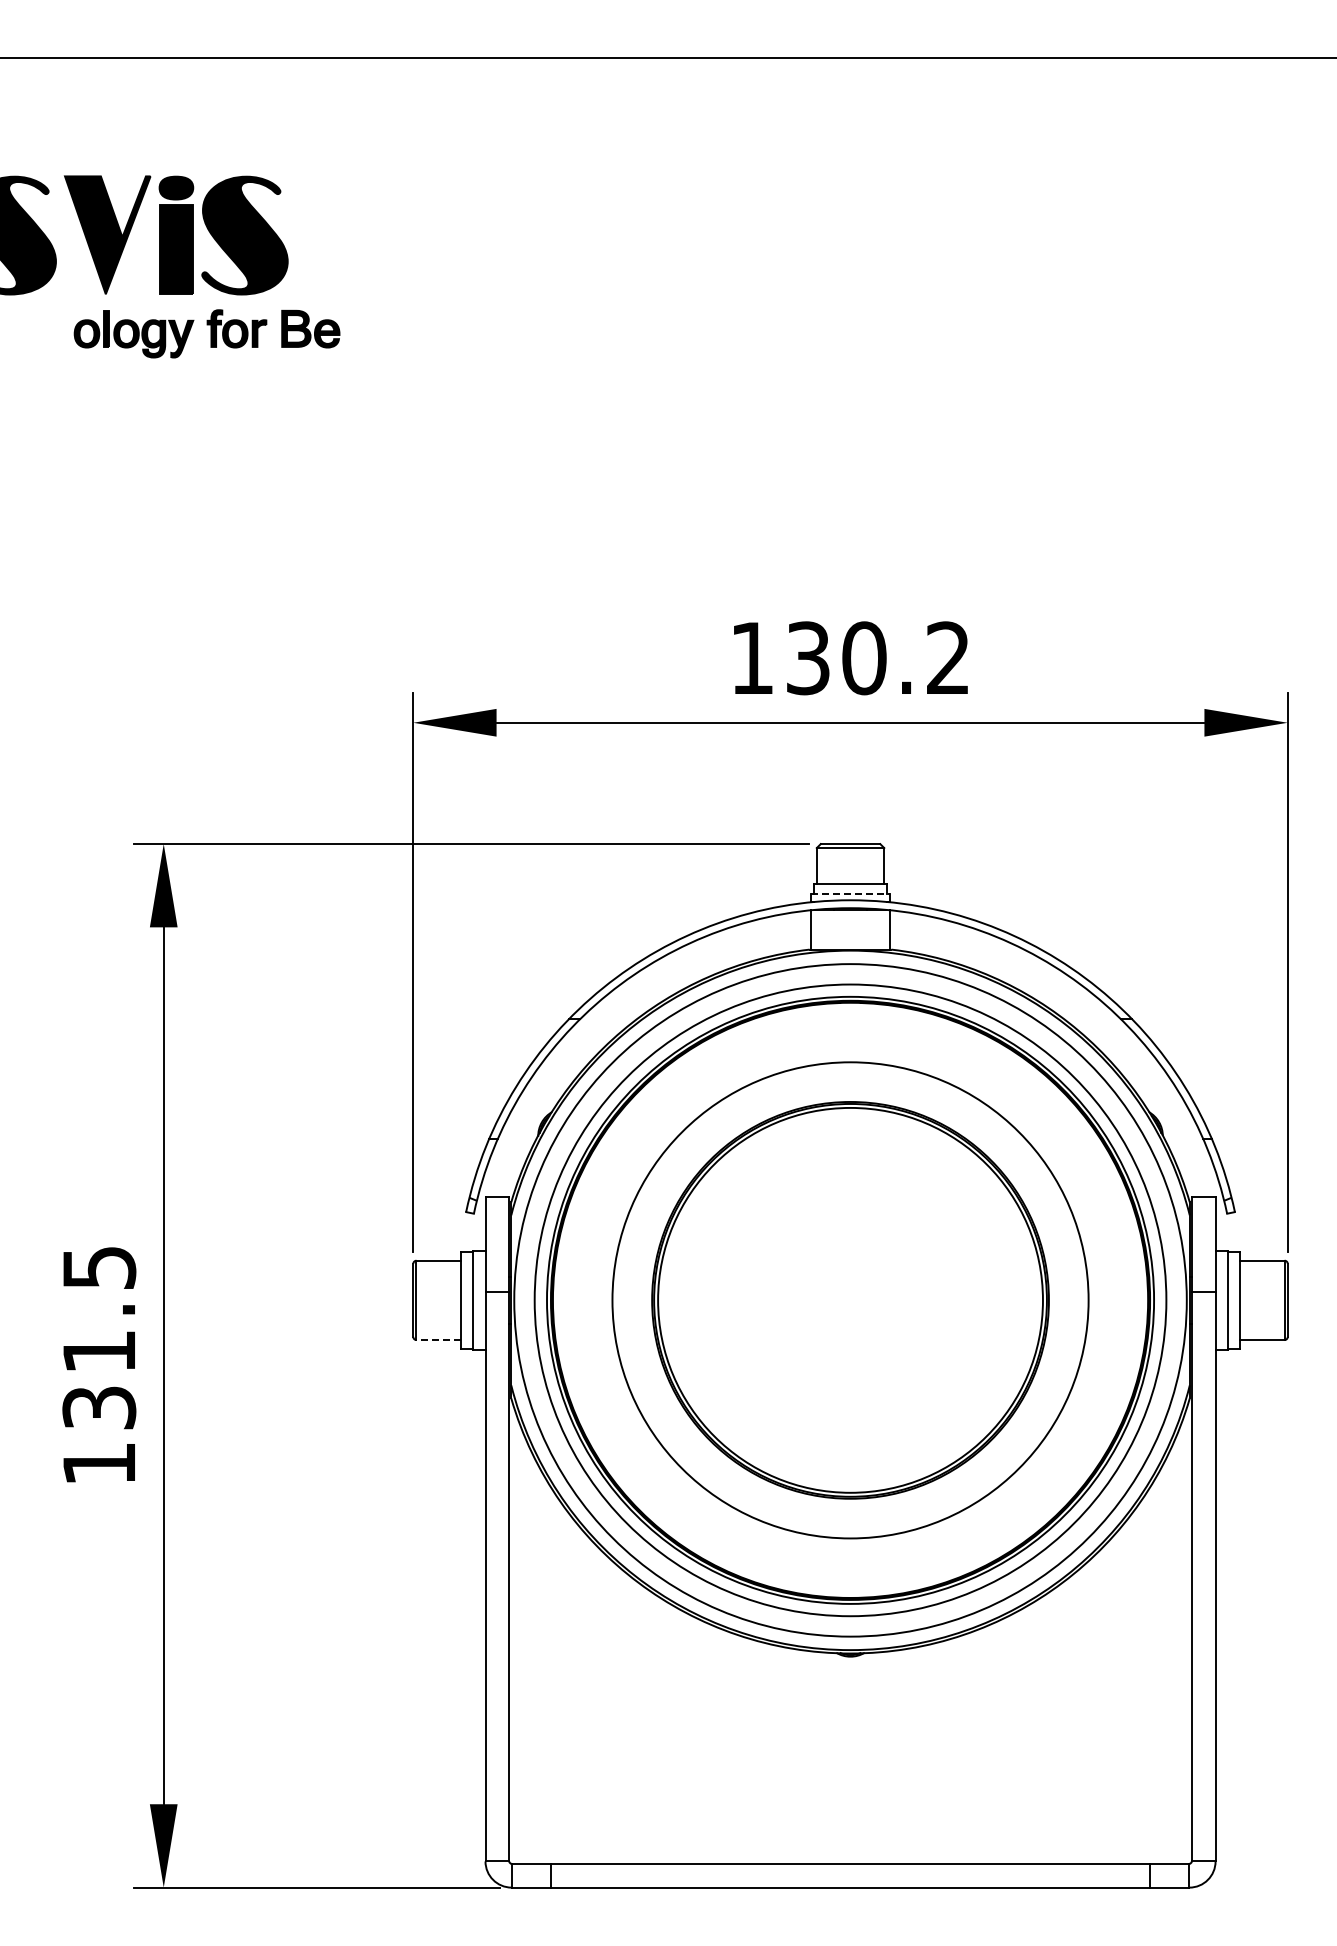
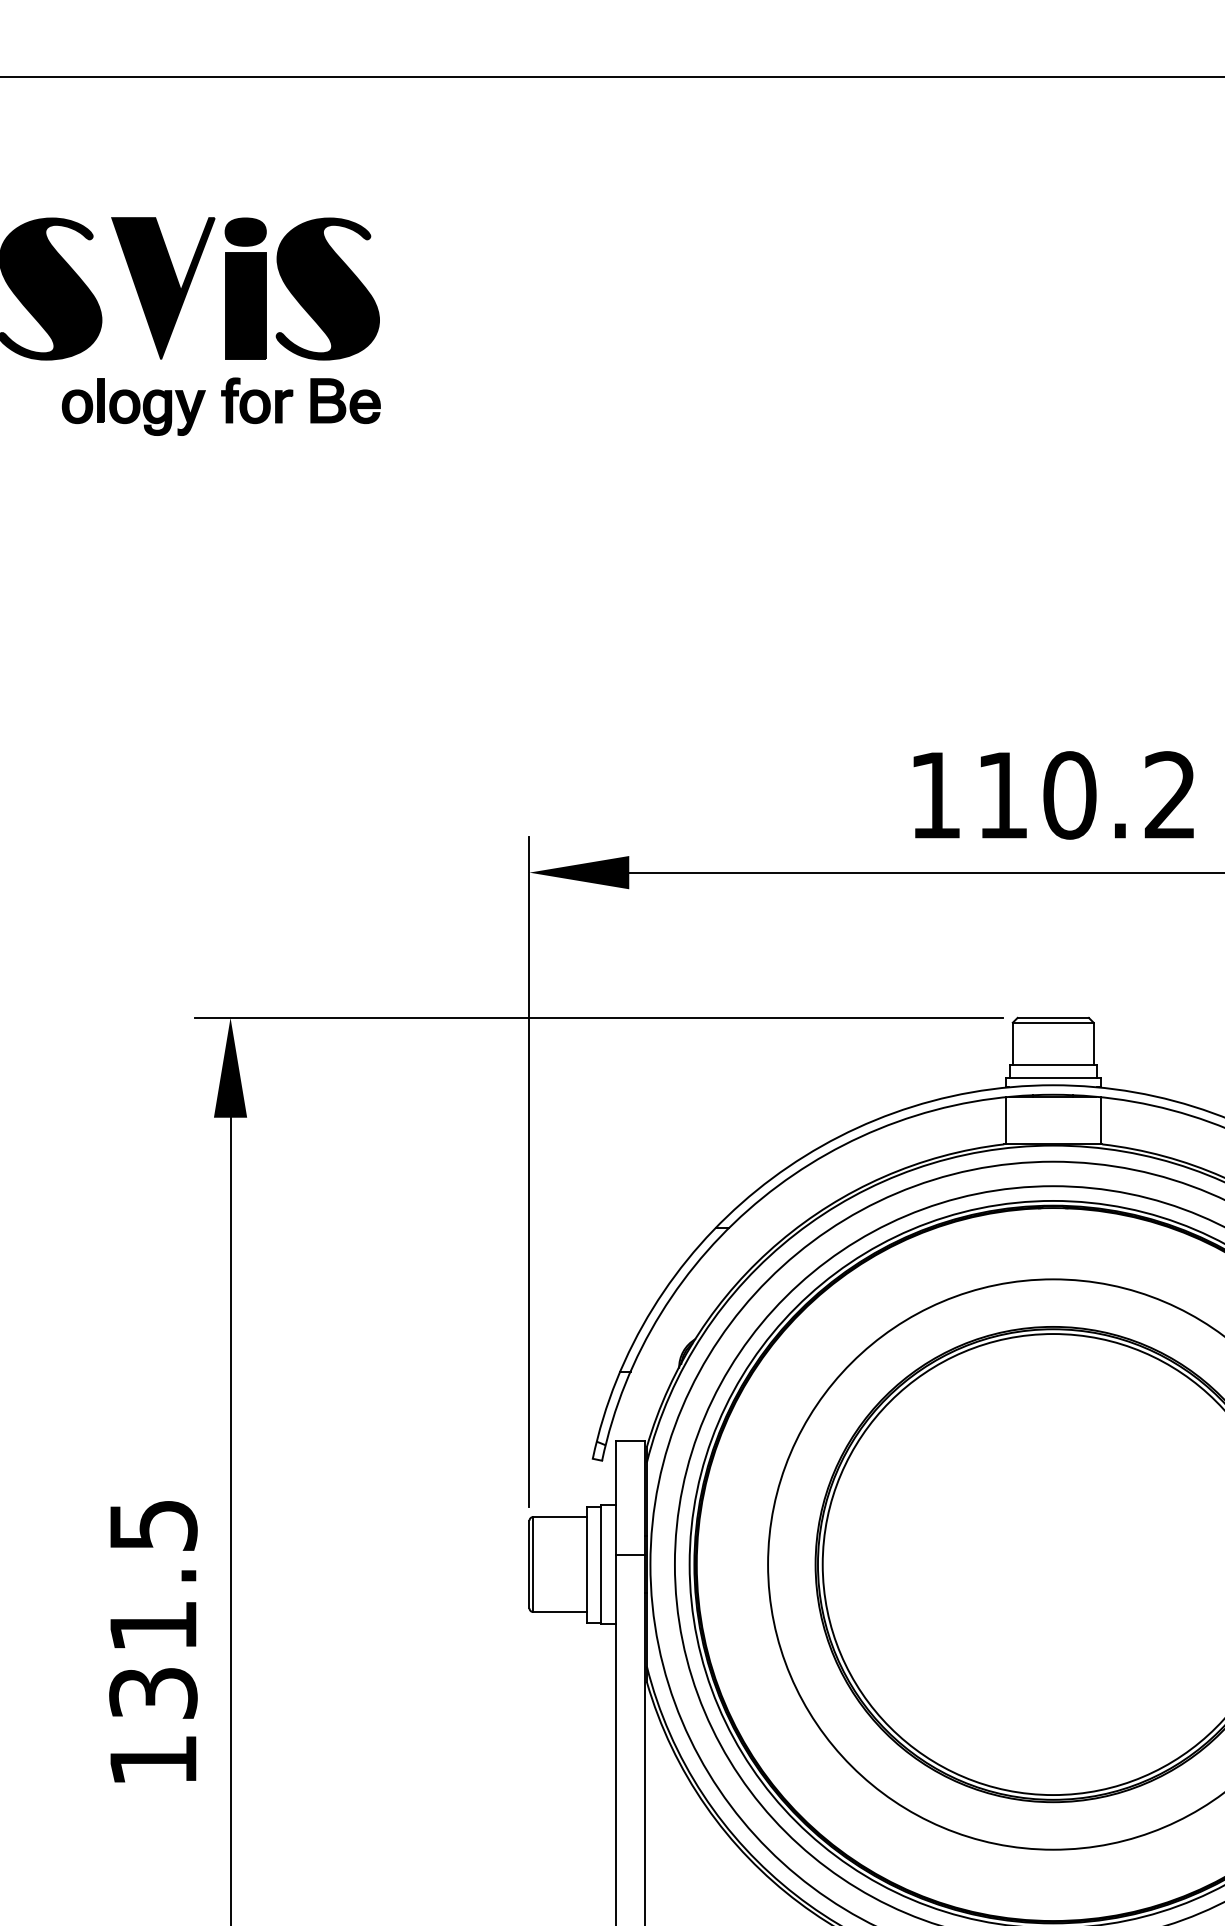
part: (206, 333) -> (220, 406), moved
text: (808, 658) -> (1002, 795), 130.2 -> 110.2
line: (850, 894) -> (1053, 1078), dashed -> solid
line: (438, 1340) -> (559, 1612), dashed -> solid

